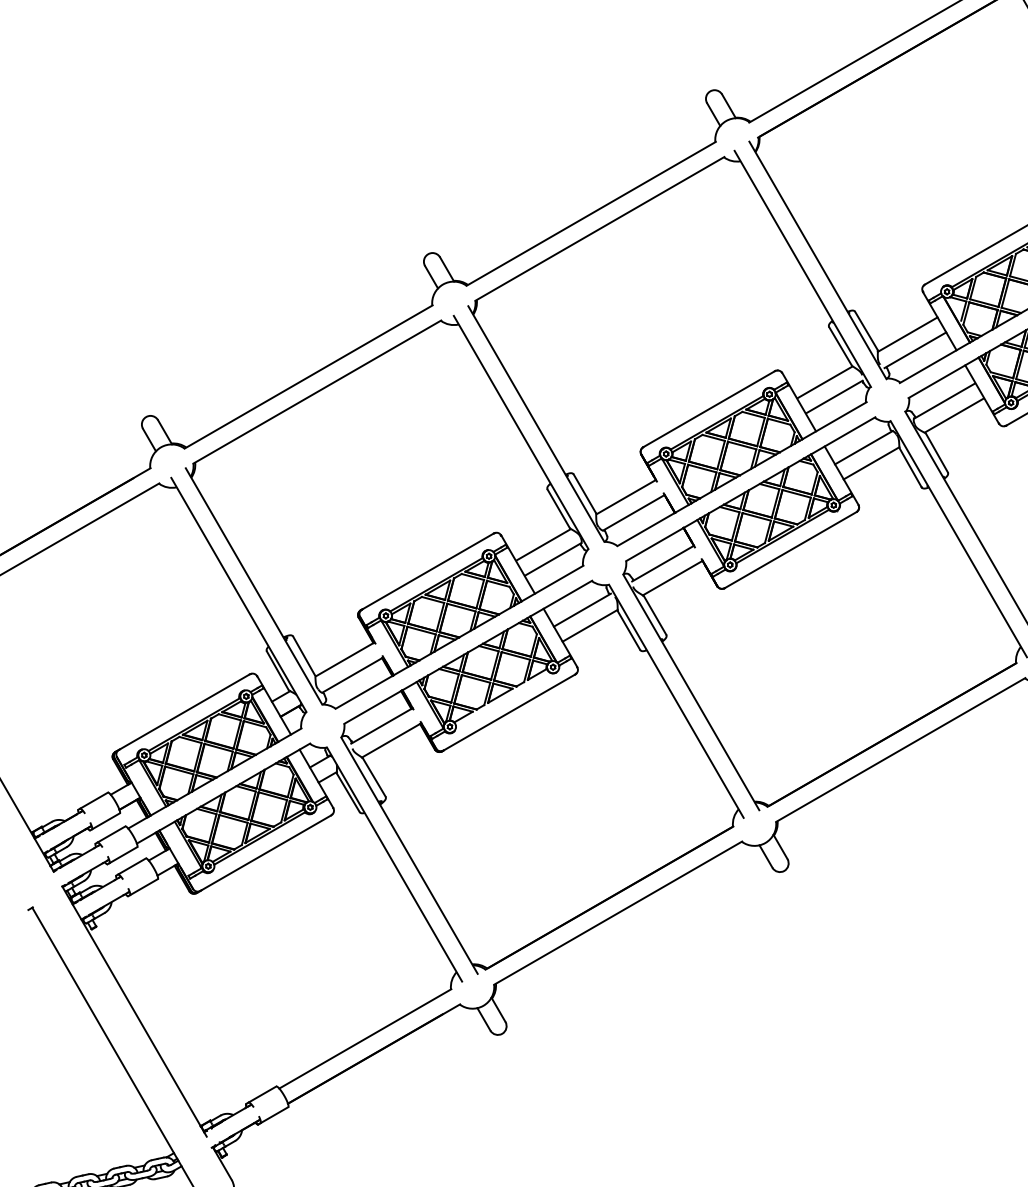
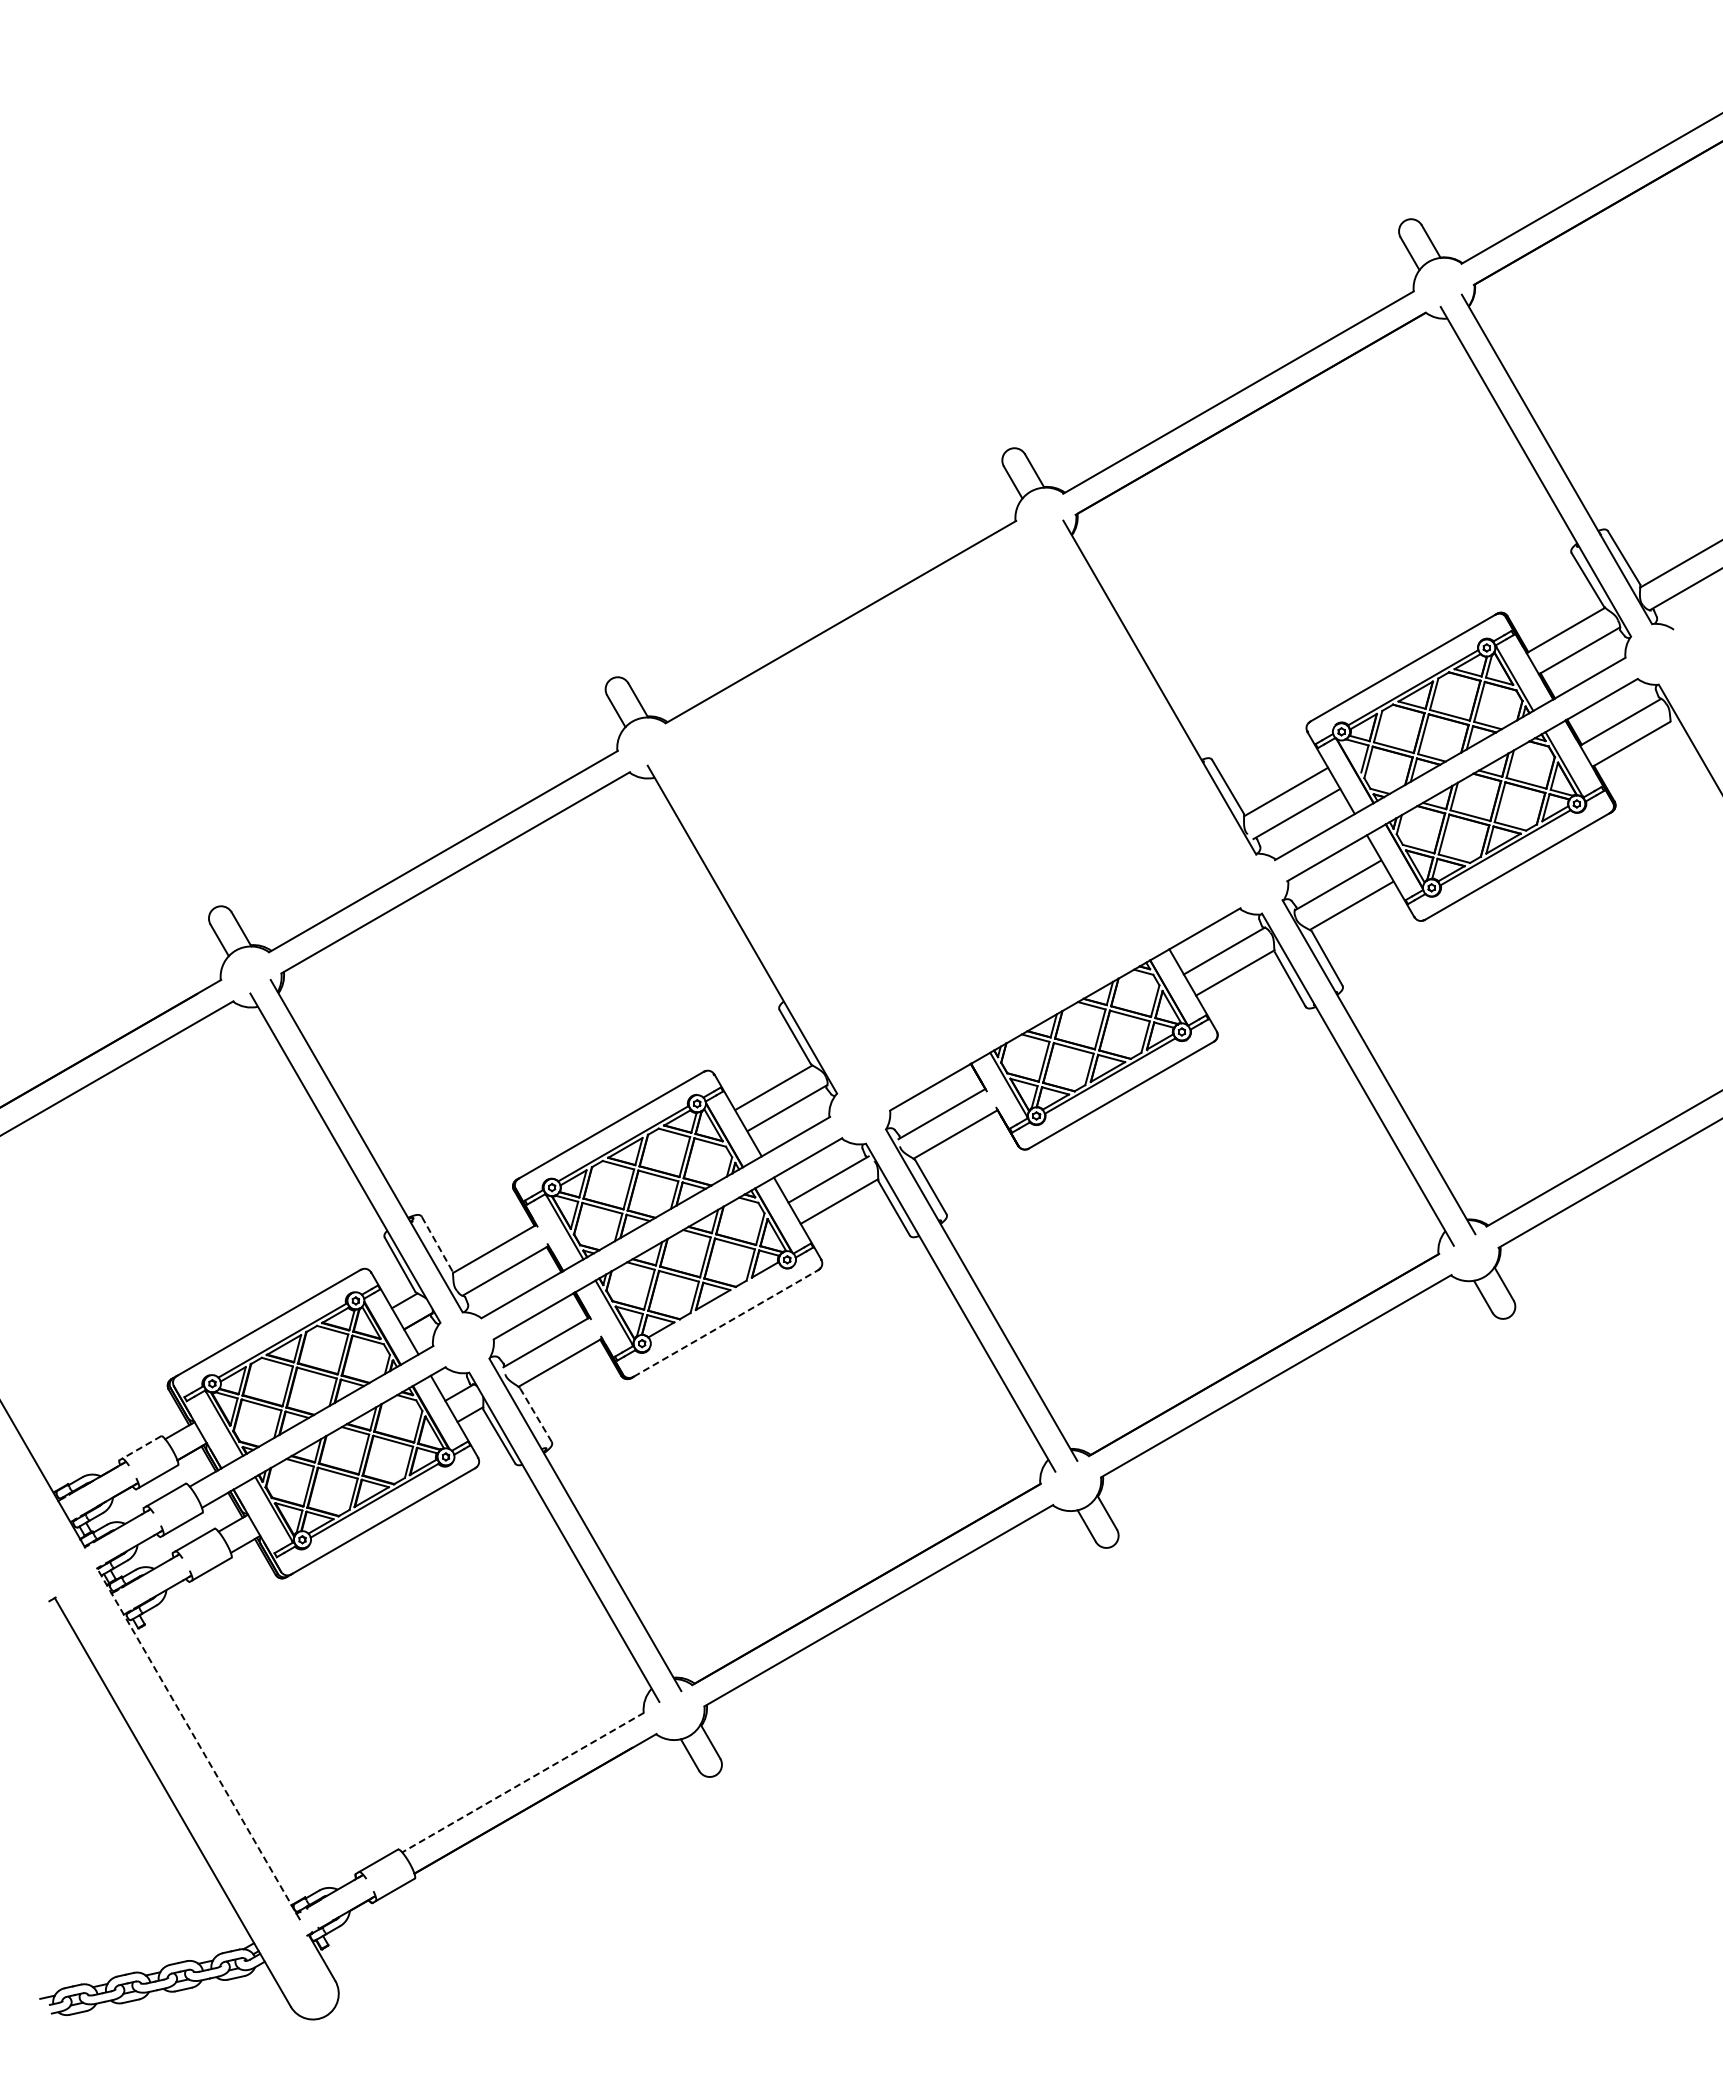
part: (669, 348) -> (951, 811), removed
line: (303, 655) -> (436, 1243), solid -> dashed
line: (509, 712) -> (726, 1323), solid -> dashed
line: (374, 777) -> (535, 1414), solid -> dashed
line: (93, 800) -> (141, 1447), solid -> dashed
line: (134, 1011) -> (198, 1743), solid -> dashed
line: (365, 1038) -> (523, 1782), solid -> dashed

